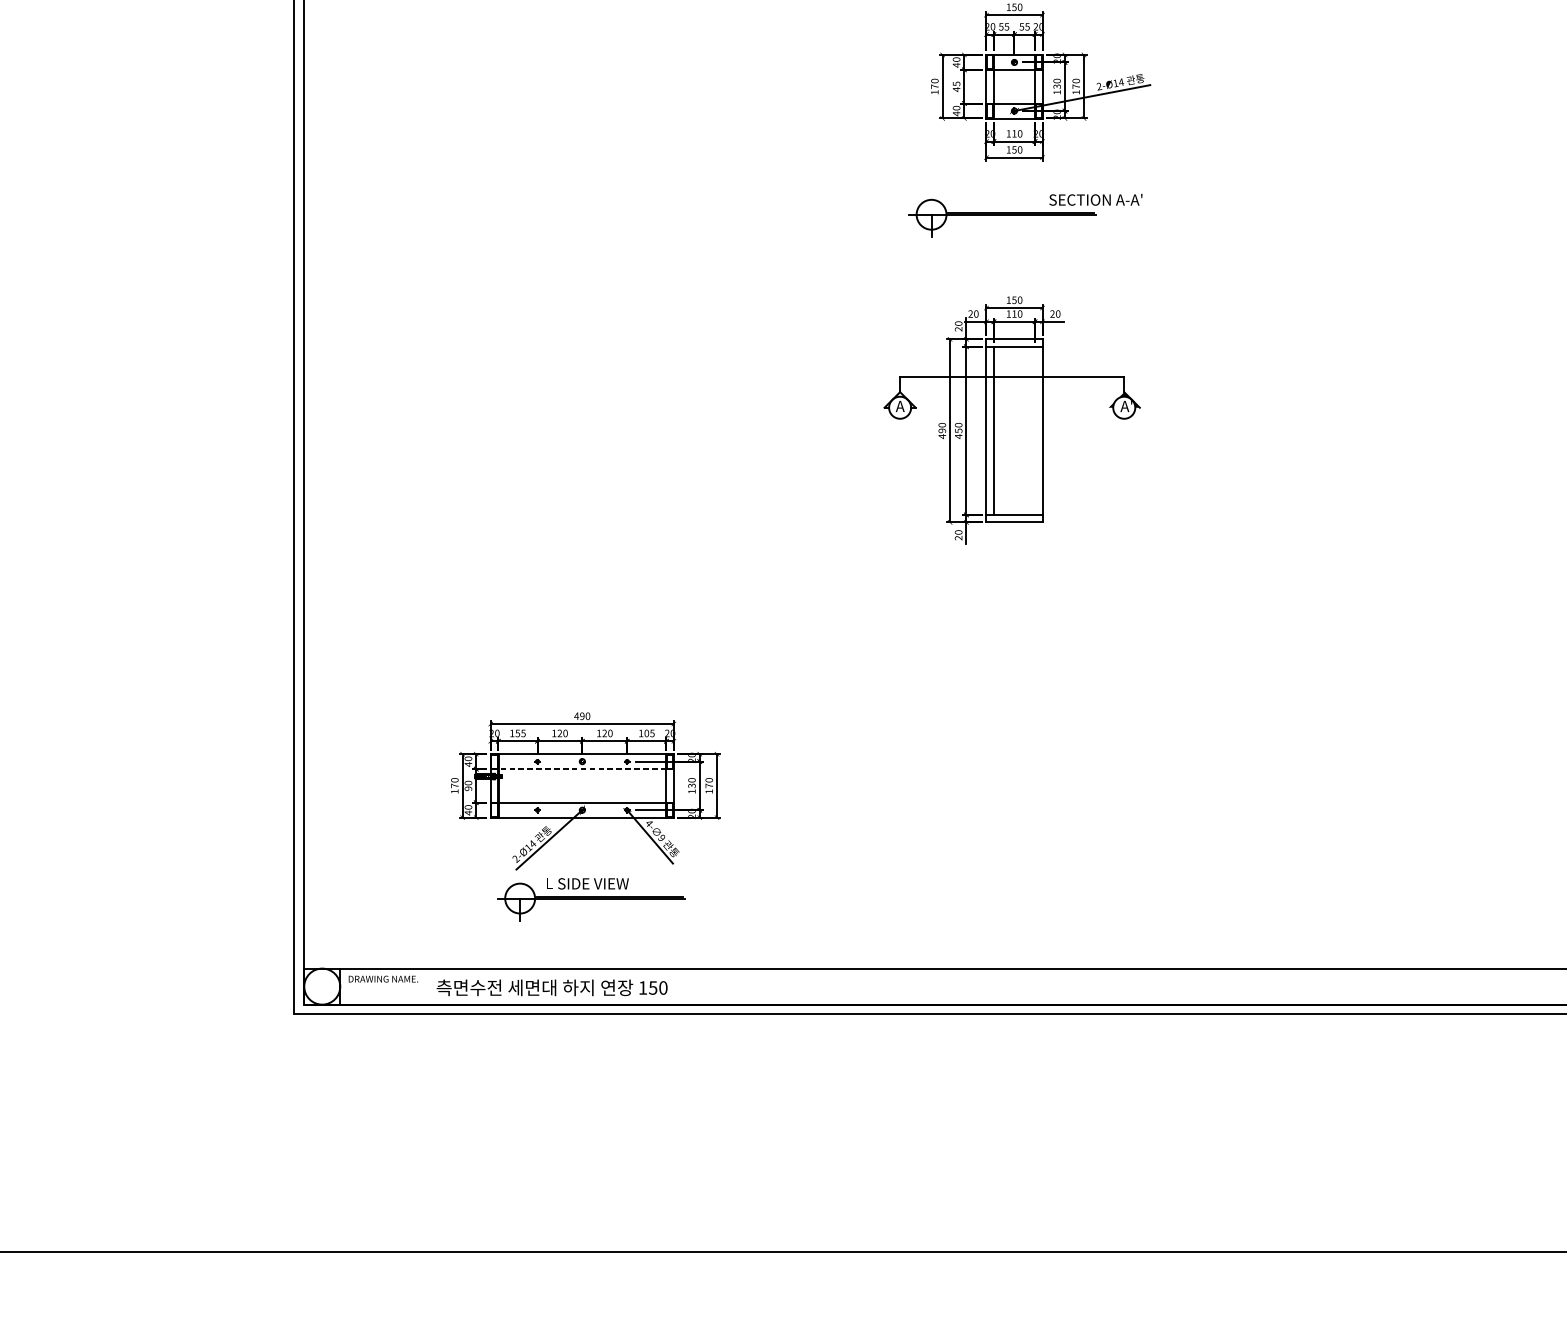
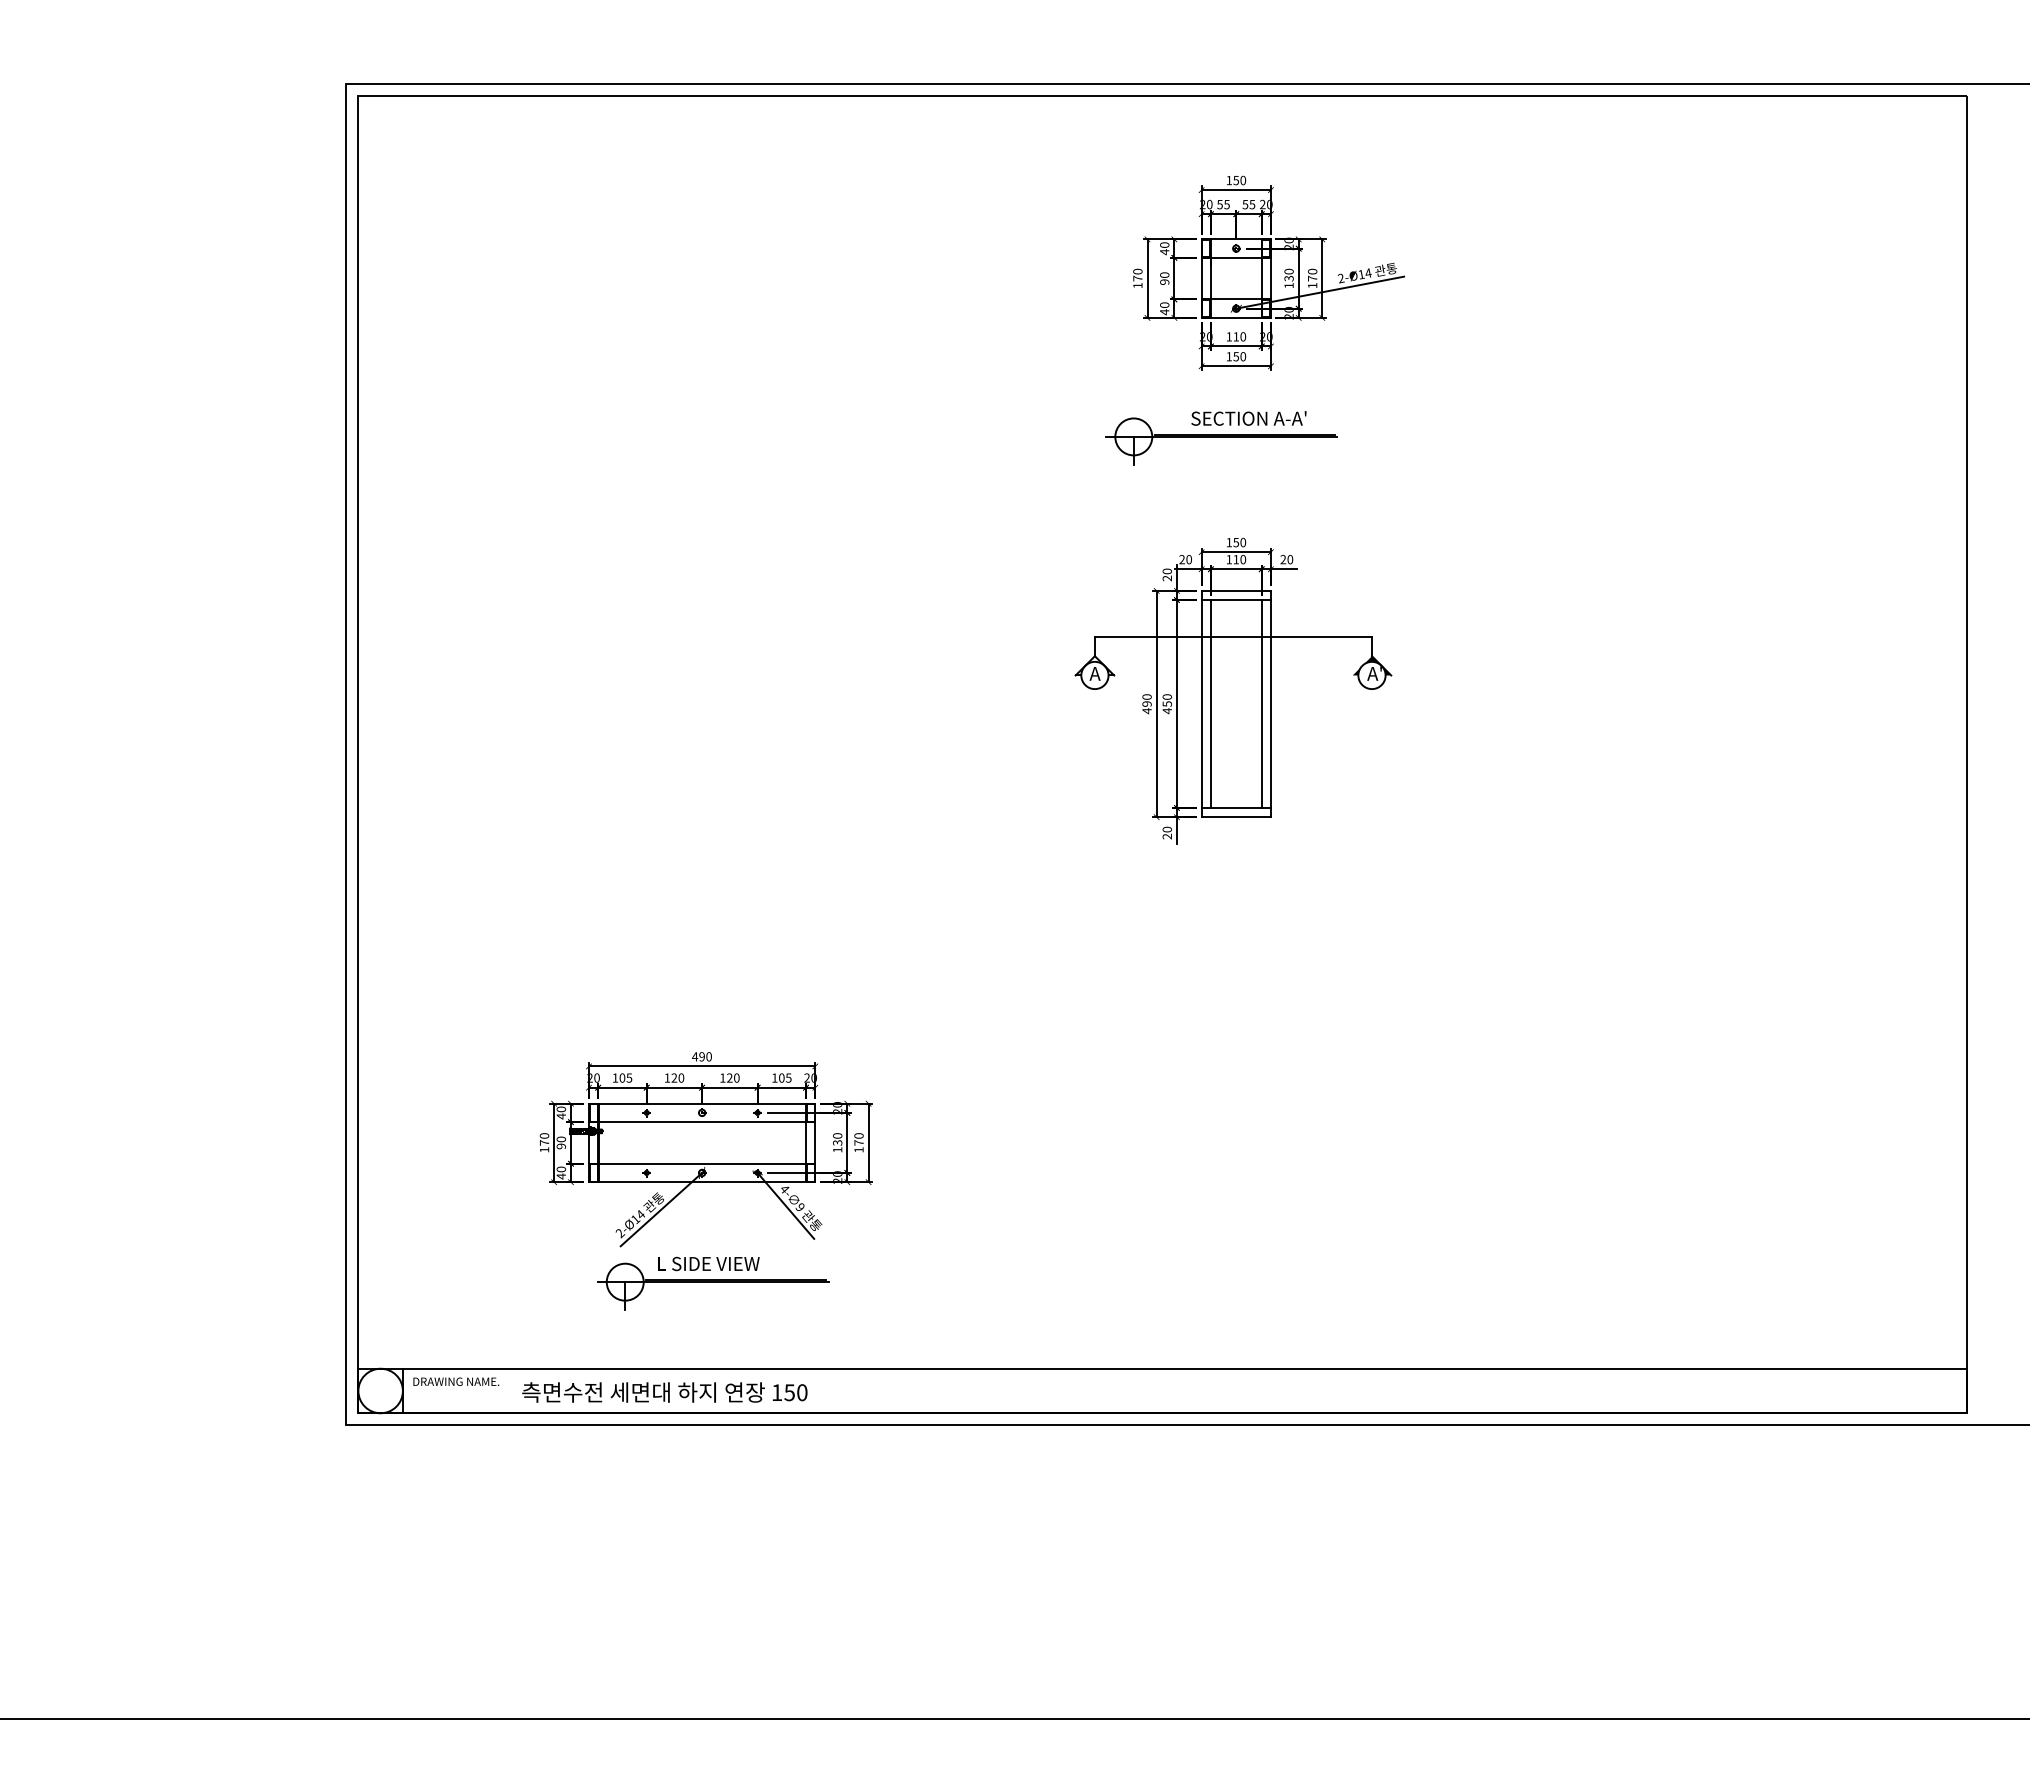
text: (956, 86) -> (1164, 278), 45 -> 90
text: (1095, 199) -> (1248, 418), moved
line: (1034, 430) -> (1261, 703), added
text: (517, 732) -> (622, 1077), 155 -> 105
line: (582, 769) -> (702, 1122), dashed -> solid

